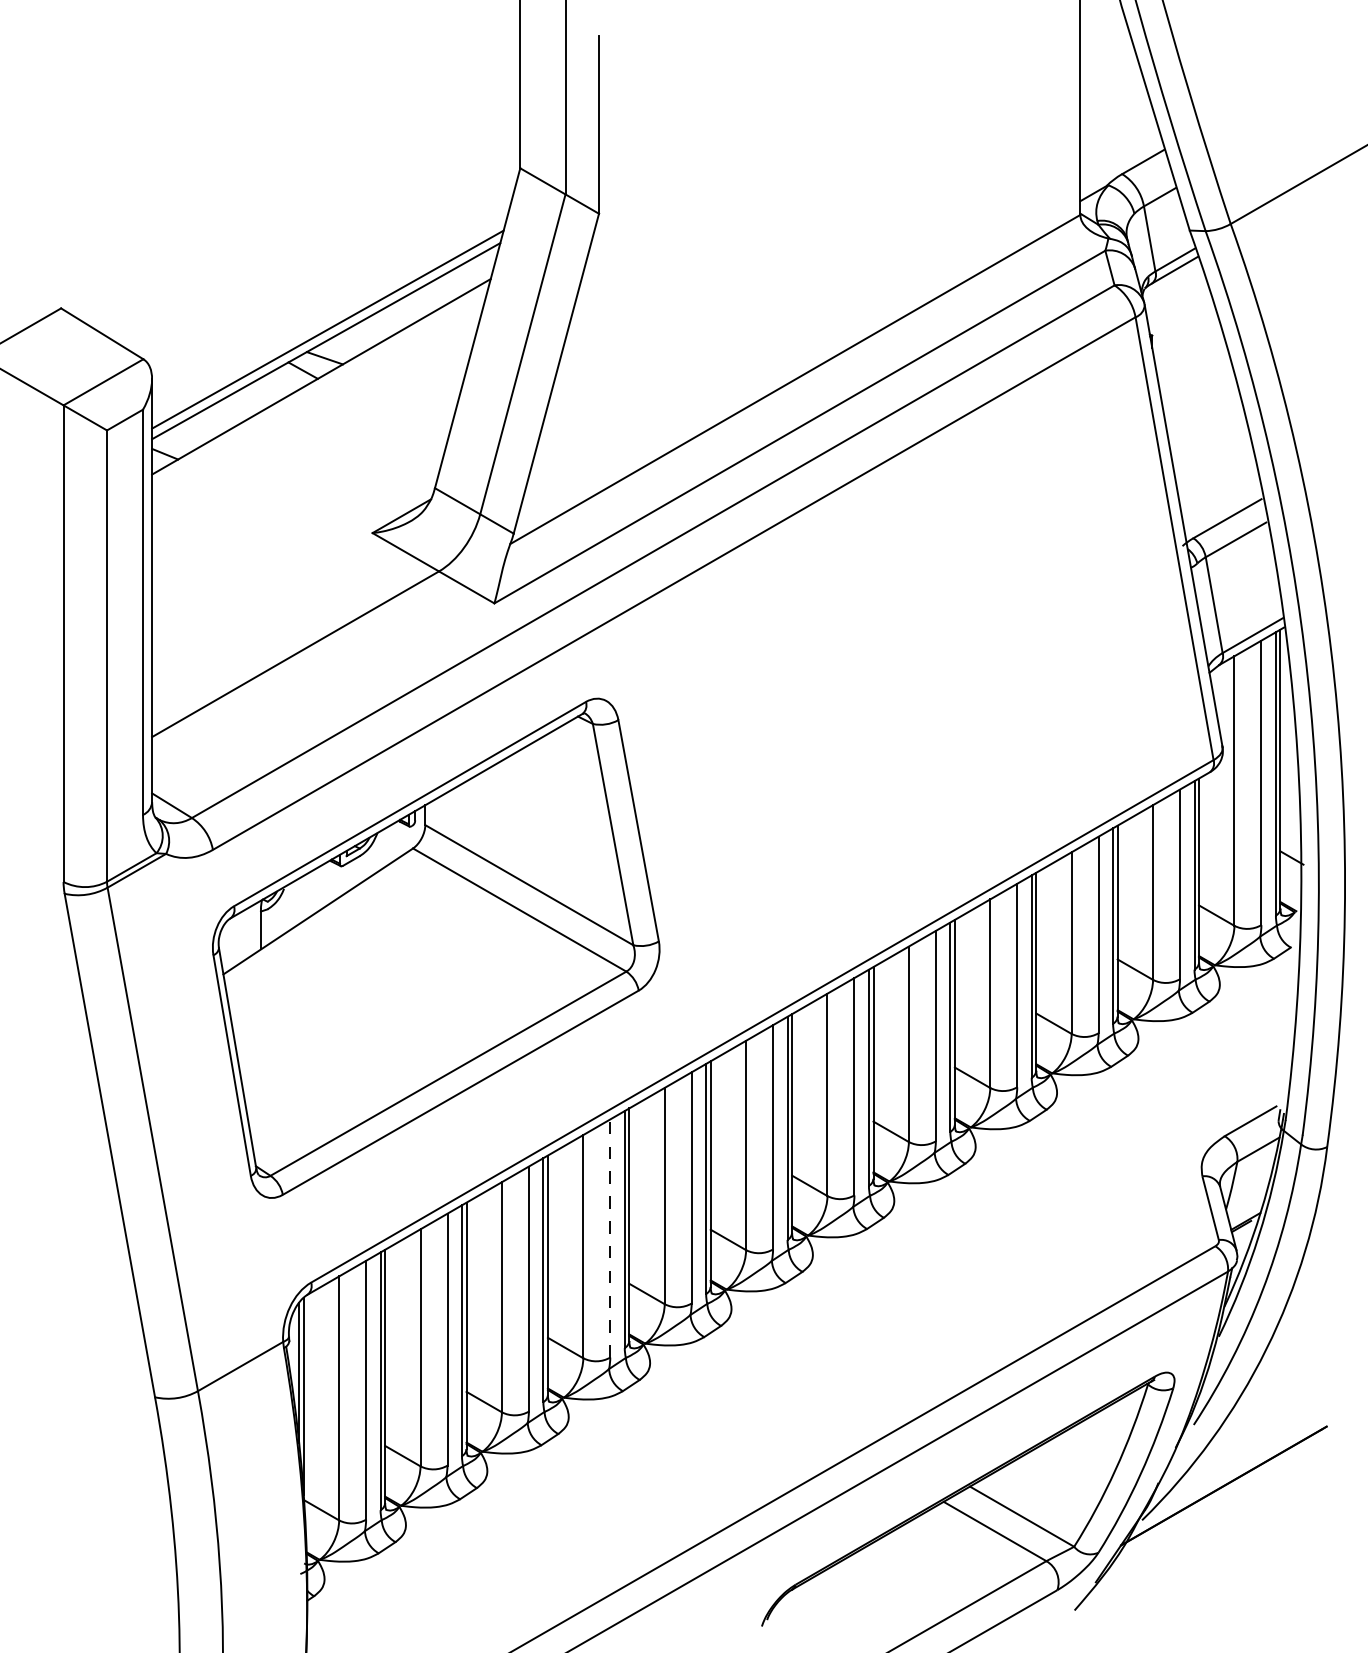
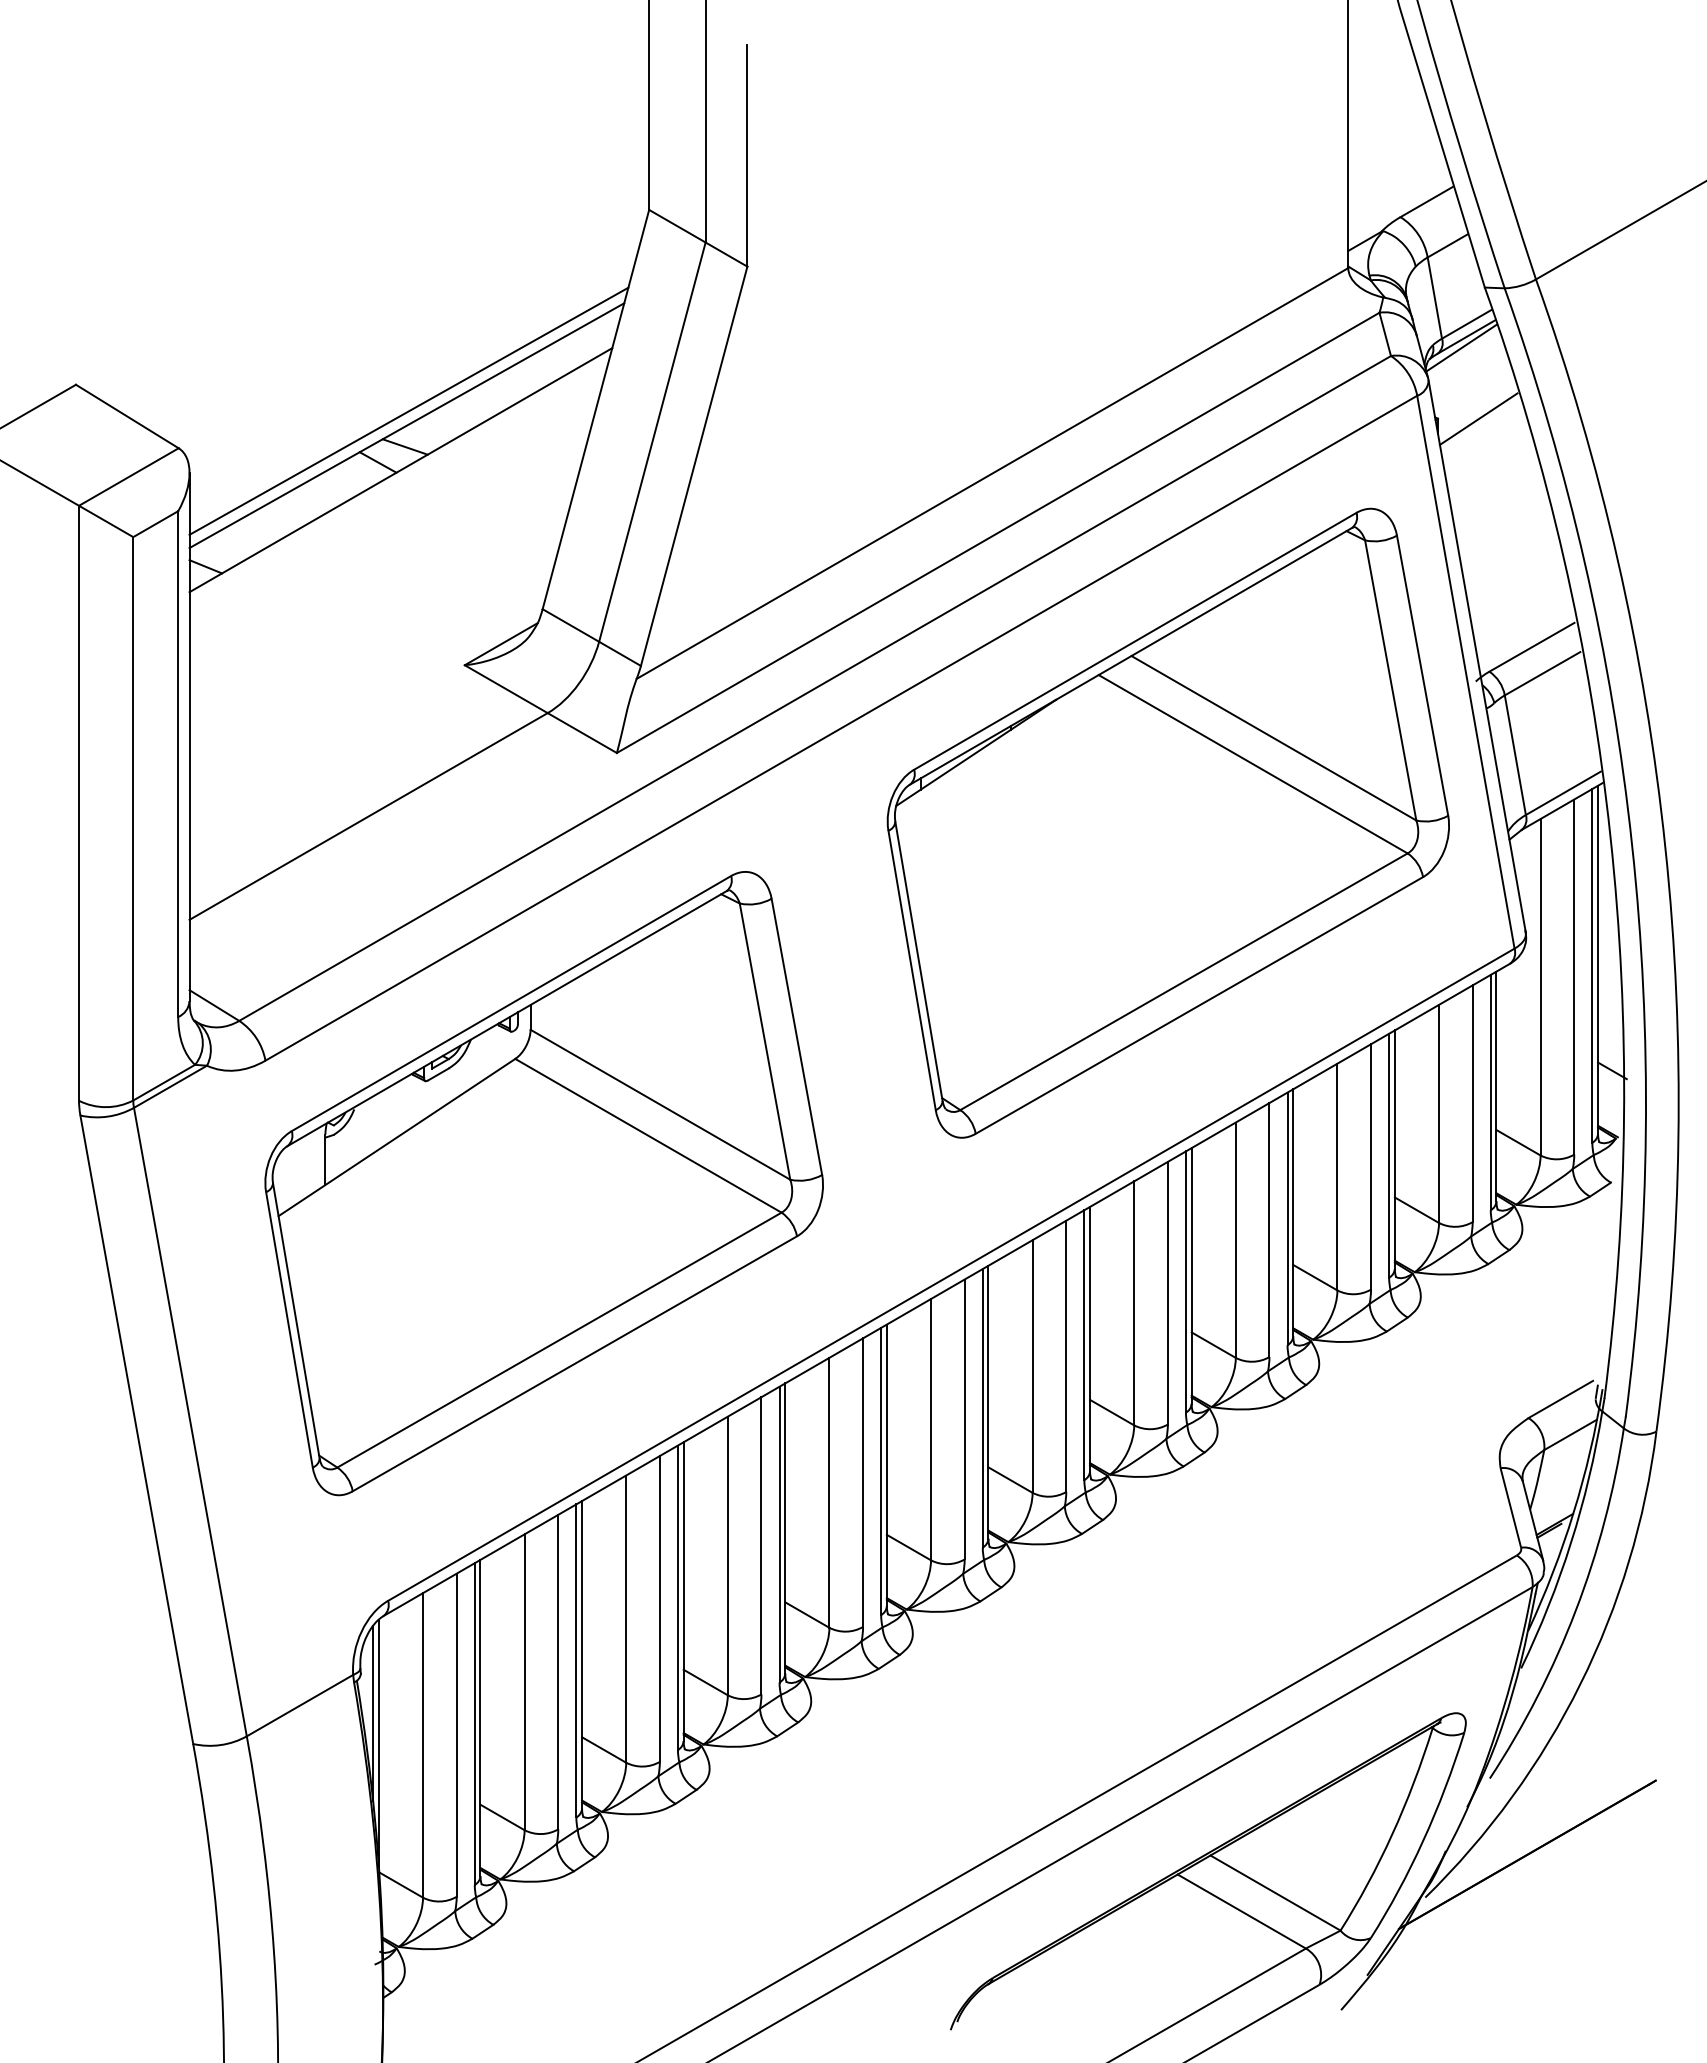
line: (1171, 278) -> (1461, 347), added
line: (1184, 335) -> (1478, 418), added
part: (935, 659) -> (1167, 822), added
line: (610, 1238) -> (761, 1545), dashed -> solid

